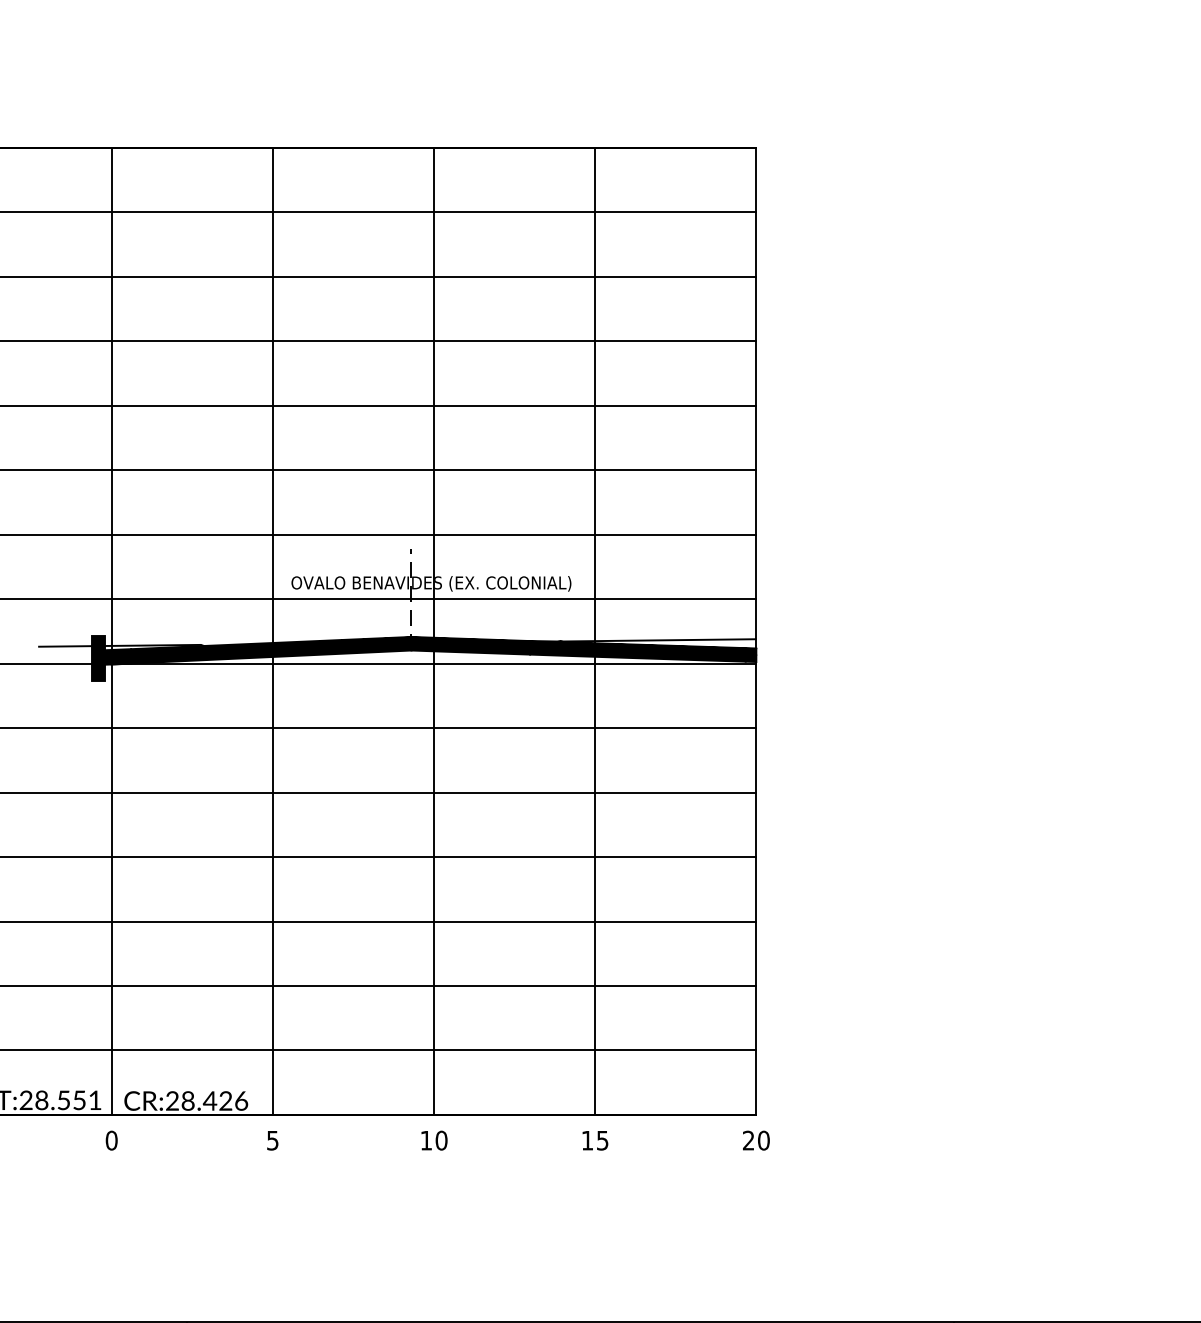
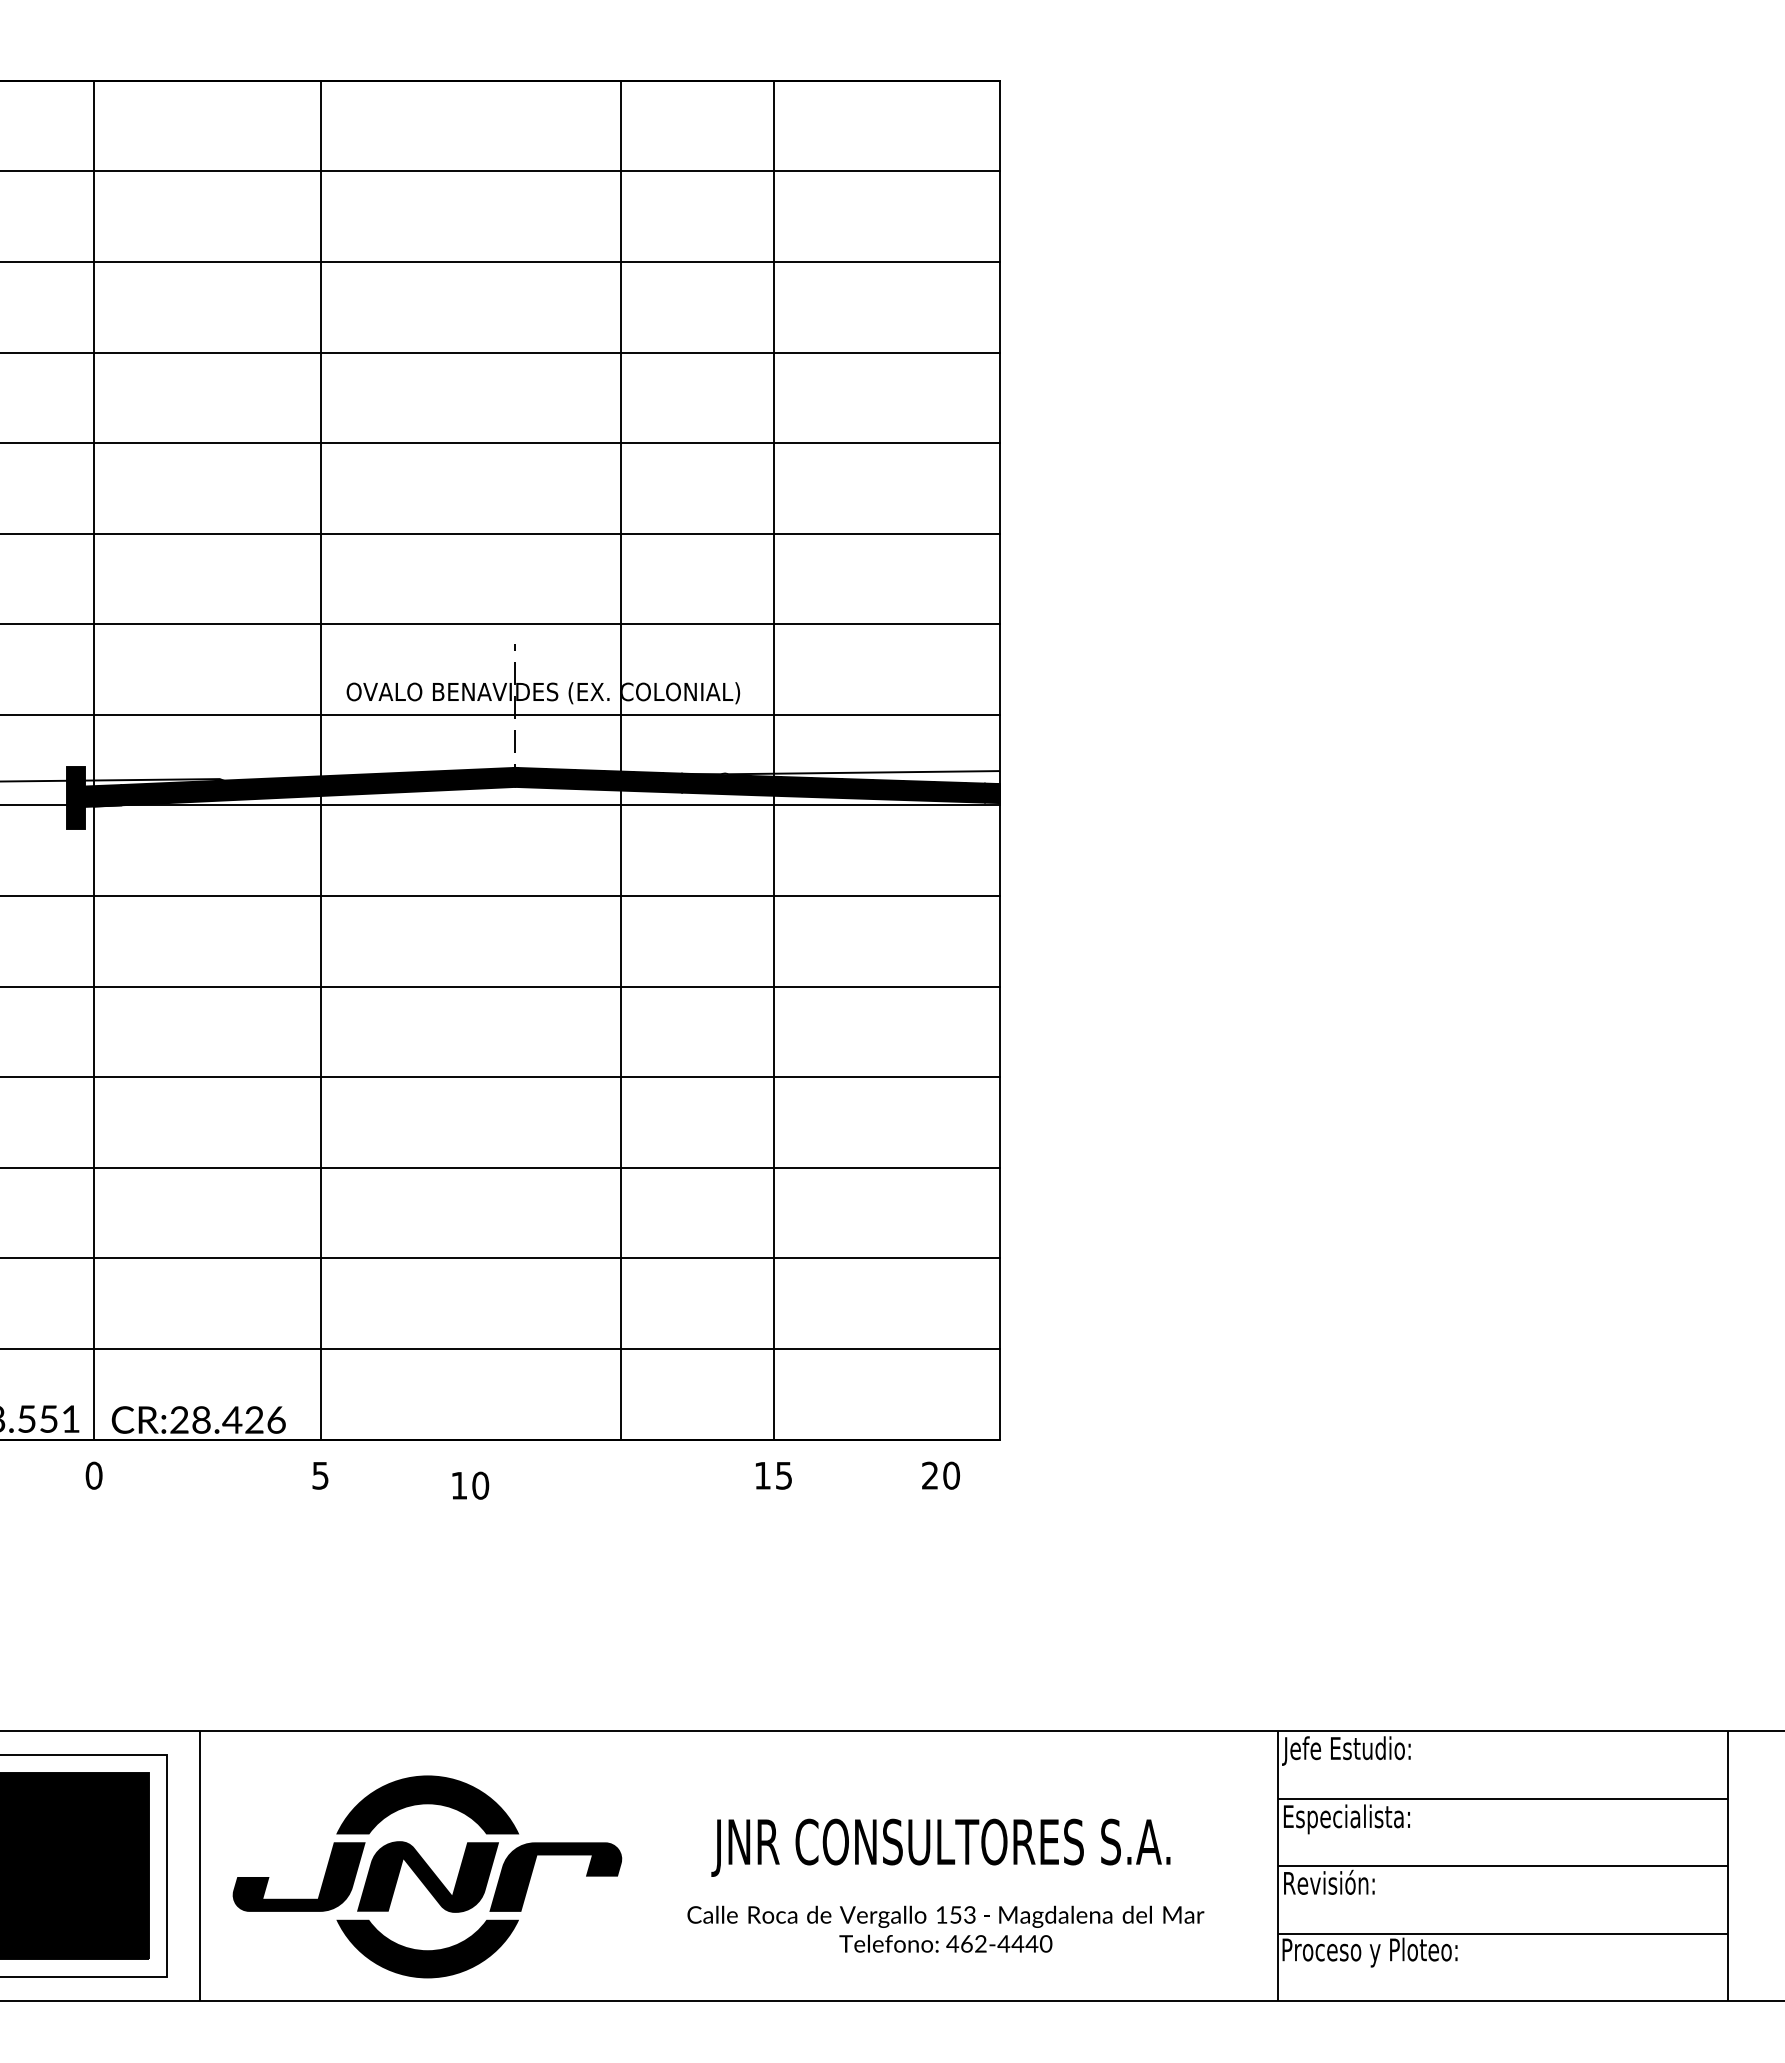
line: (434, 630) -> (621, 759), moved
text: (434, 1140) -> (470, 1485), moved
text: (755, 1140) -> (940, 1475), moved

